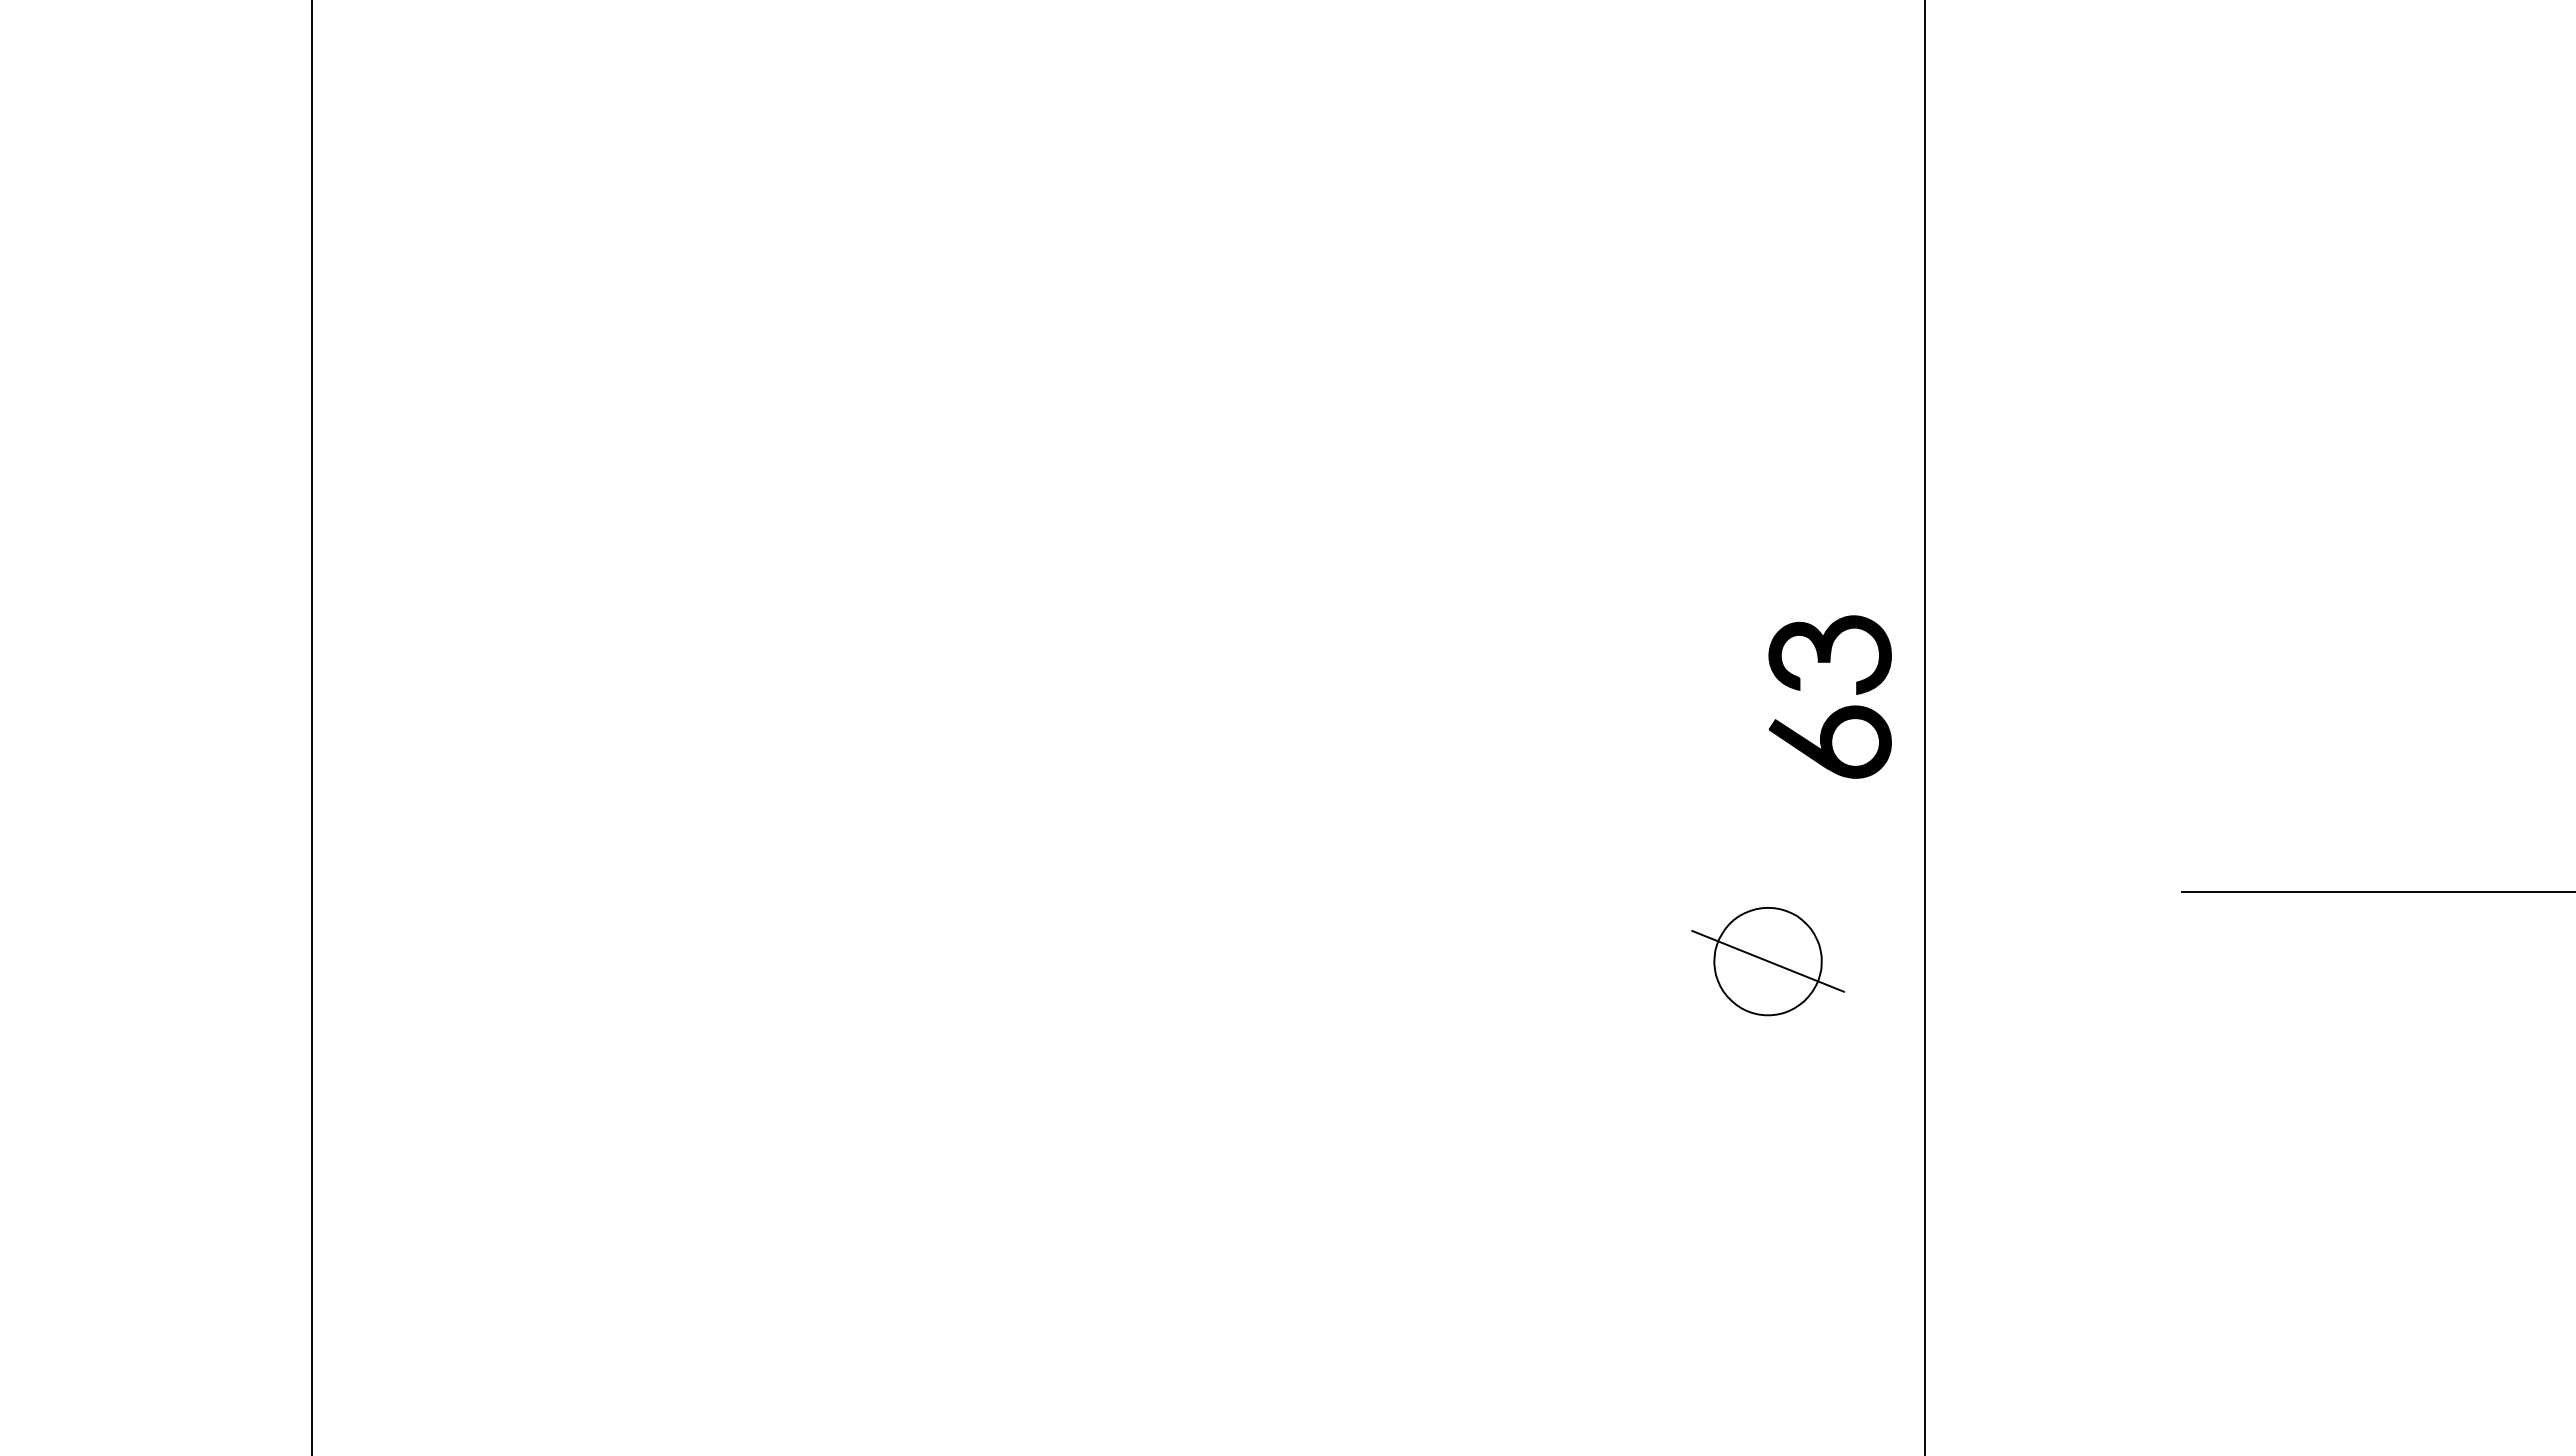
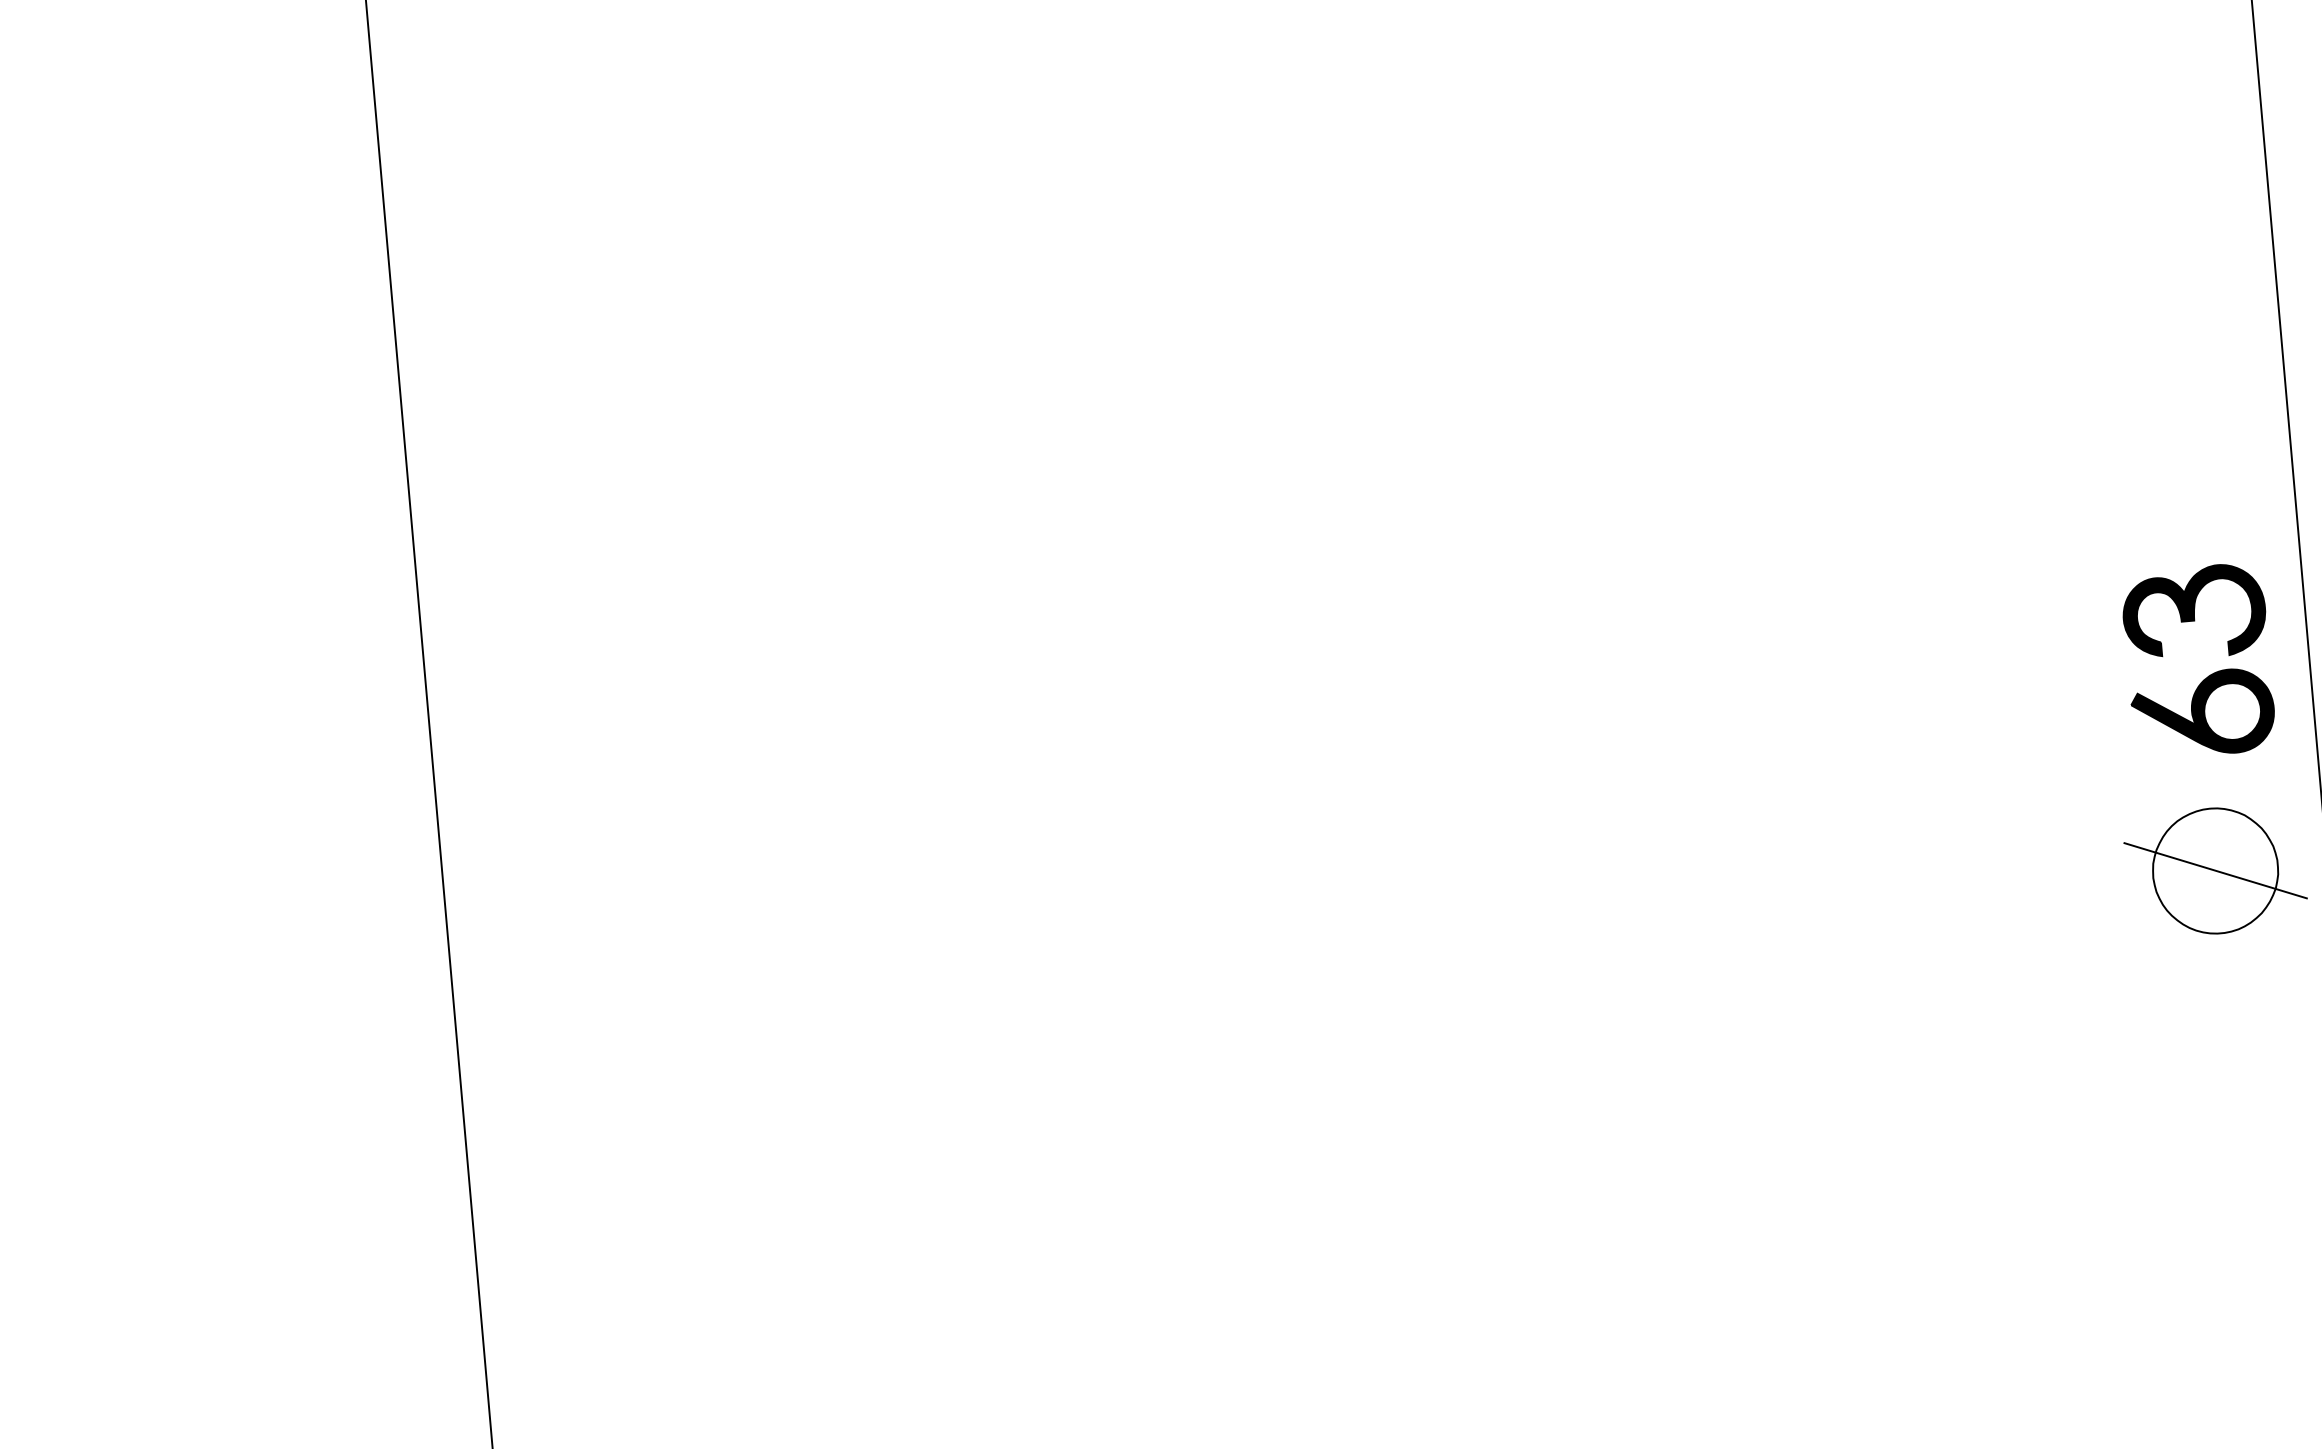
part: (1836, 710) -> (2207, 676), moved
part: (1767, 961) -> (2214, 870), moved

